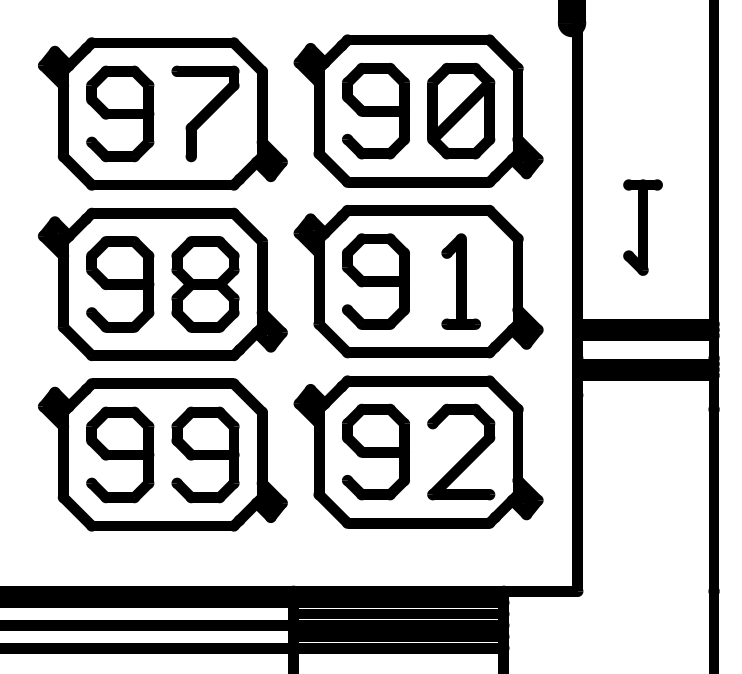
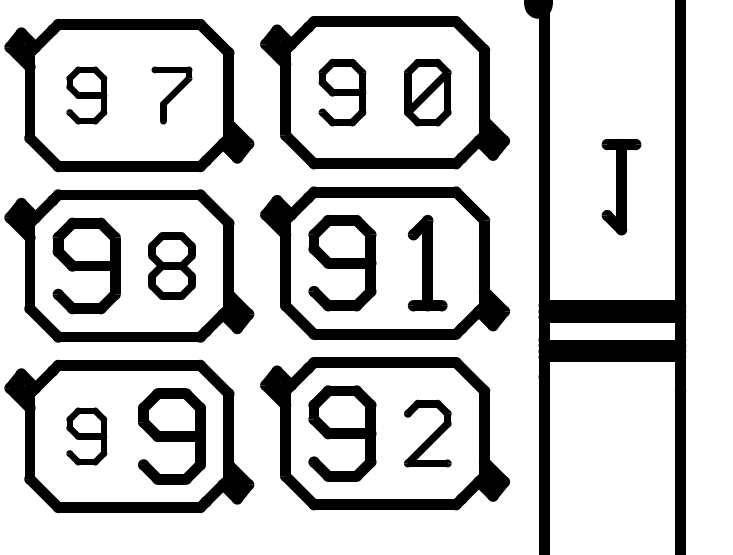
part: (375, 110) -> (341, 92), size x0.7
part: (461, 110) -> (427, 92), size x0.7
part: (120, 113) -> (86, 95), size x0.6
part: (205, 113) -> (171, 95), size x0.6
part: (642, 227) -> (620, 187), moved
part: (205, 284) -> (171, 266), size x0.7
part: (461, 451) -> (427, 433), size x0.7
part: (120, 454) -> (86, 436), size x0.6

